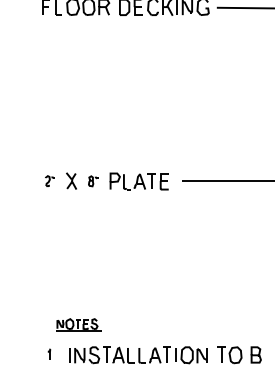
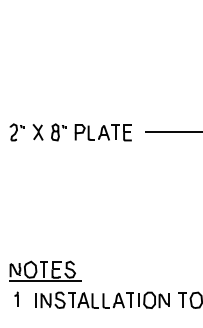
part: (49, 180) -> (16, 131), size x1.67
part: (93, 181) -> (59, 132), size x1.67
part: (78, 324) -> (44, 270), size x1.67
part: (49, 354) -> (16, 299), size x1.43

